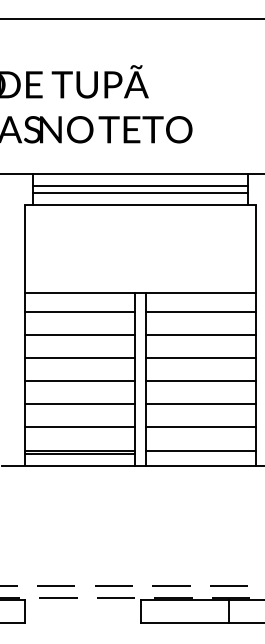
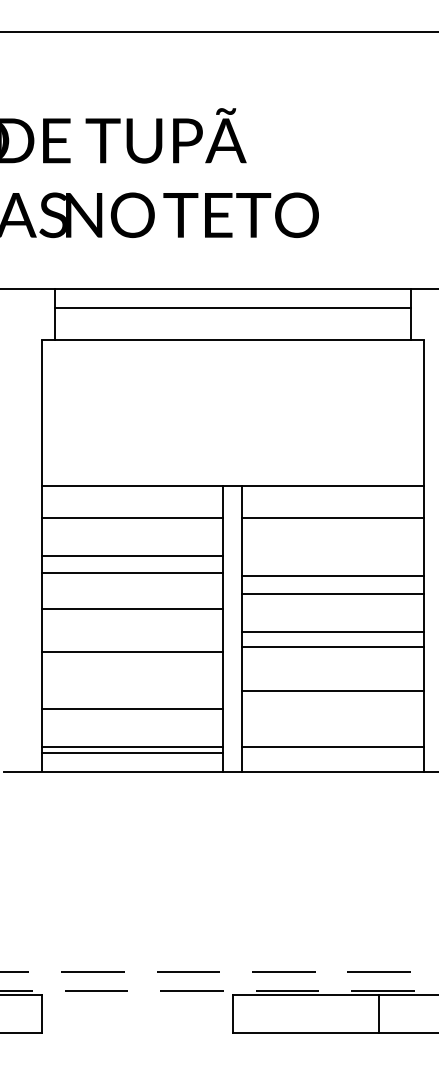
line: (140, 193) -> (232, 320), removed
line: (200, 335) -> (332, 576), moved
line: (79, 358) -> (131, 572), moved
line: (79, 381) -> (131, 609), moved
line: (79, 404) -> (131, 652), moved
line: (200, 404) -> (332, 647), moved
line: (200, 427) -> (332, 690), moved

